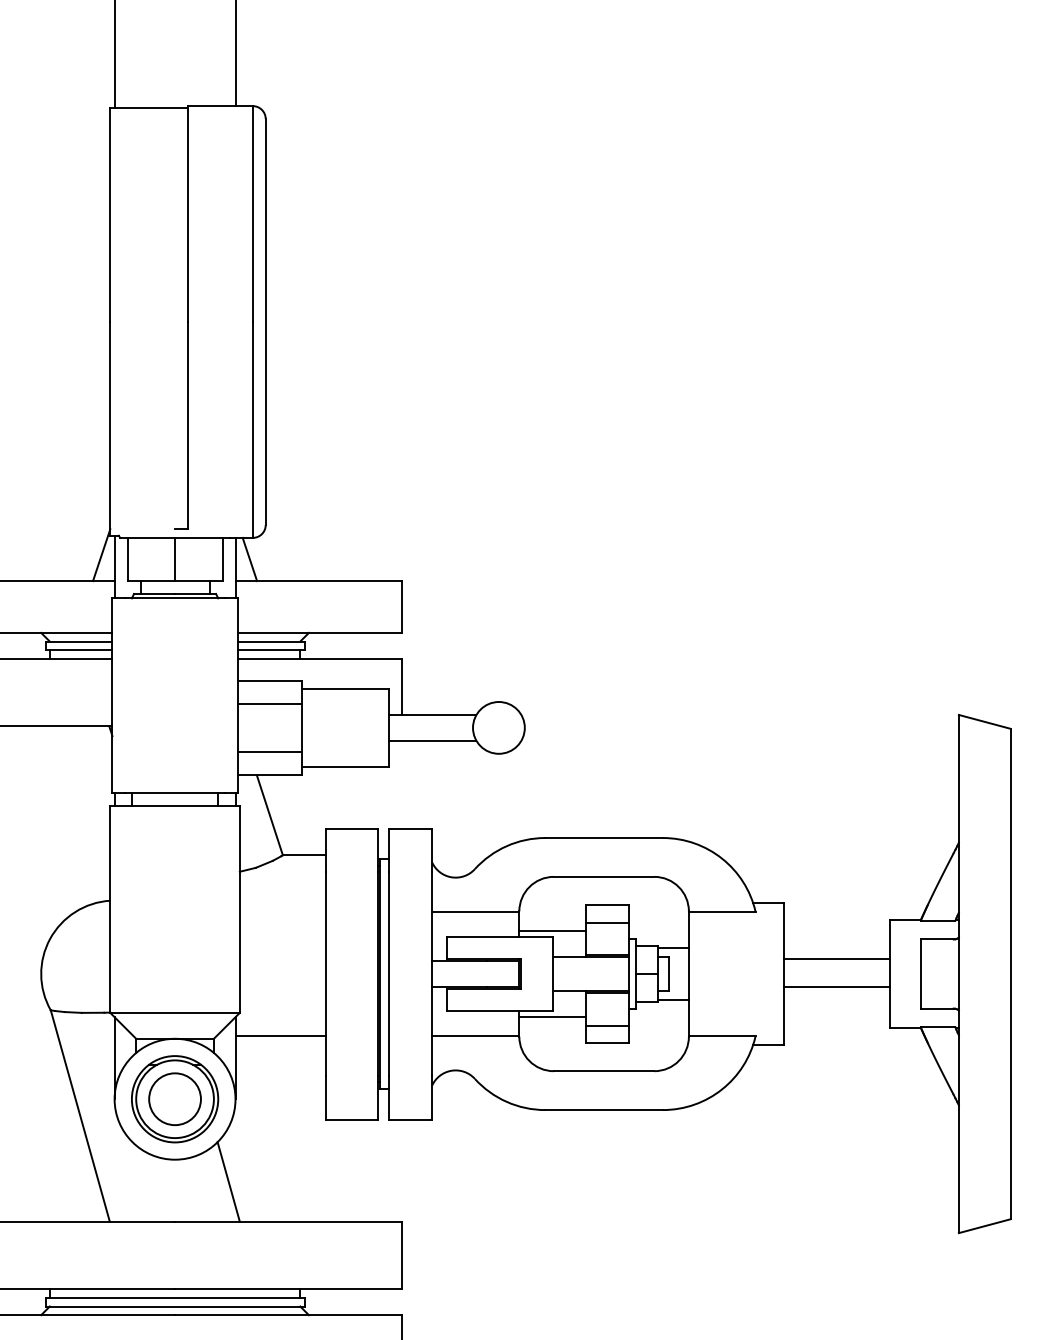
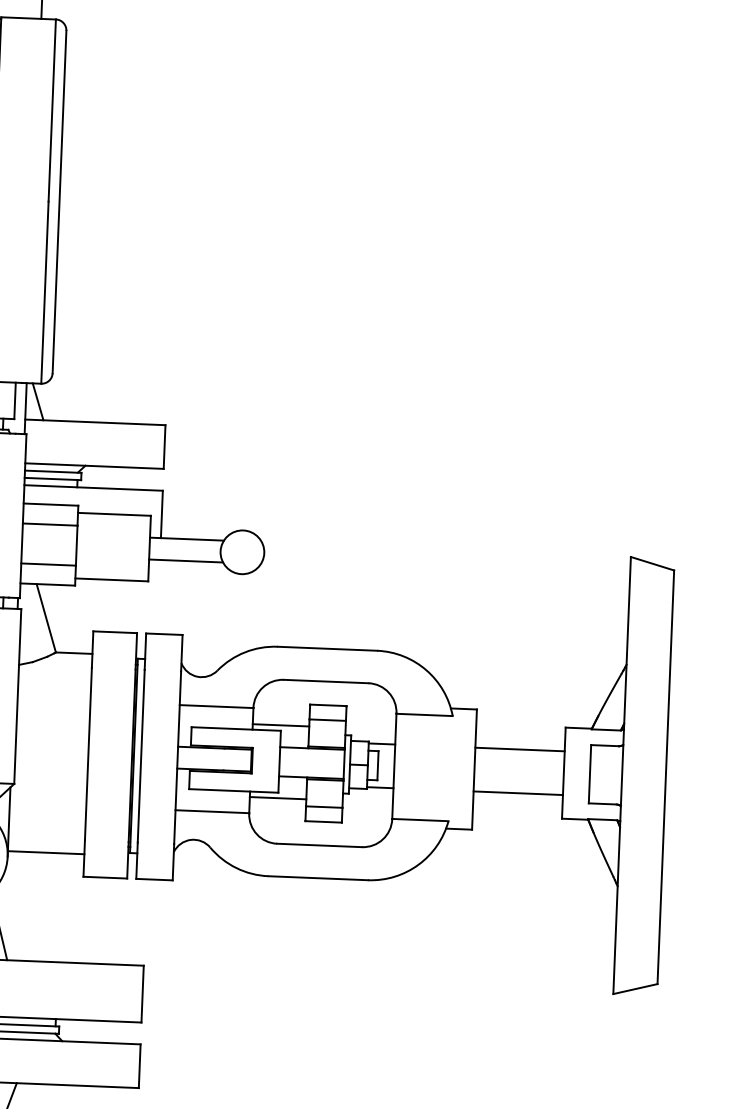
line: (836, 958) -> (518, 792), moved
line: (836, 987) -> (519, 749), moved
line: (280, 1035) -> (45, 852), moved

